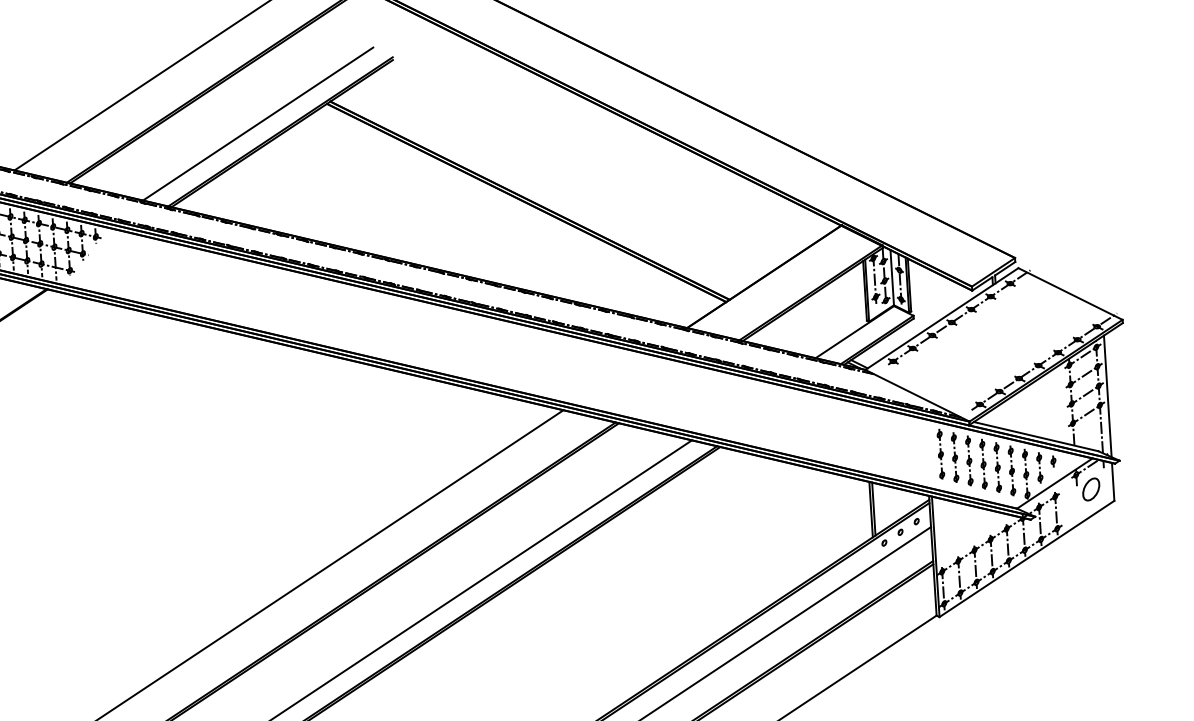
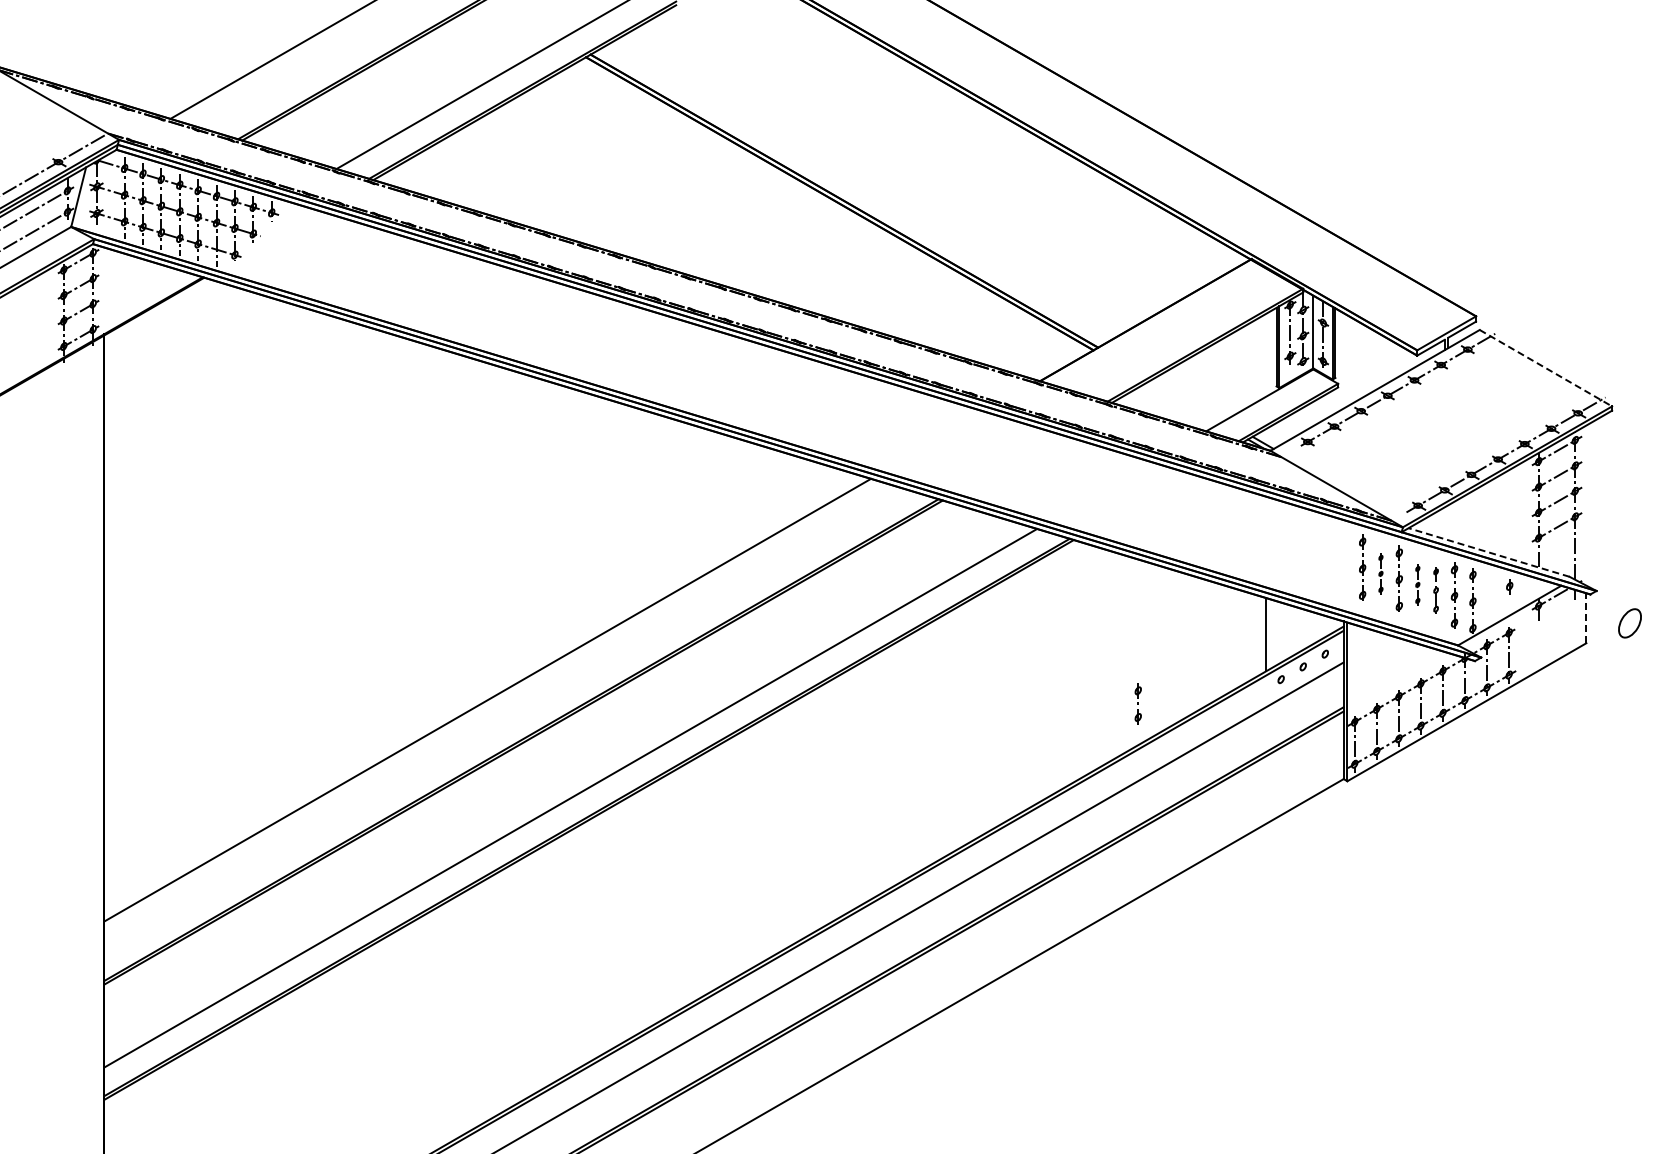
line: (1070, 294) -> (1546, 368), solid -> dashed
line: (1107, 396) -> (1586, 505), removed
line: (1035, 436) -> (1488, 552), solid -> dashed
part: (954, 457) -> (1380, 573), size x0.6
part: (983, 464) -> (1417, 584), size x0.6
part: (997, 467) -> (1435, 589), size x0.7
part: (1039, 467) -> (1137, 703), moved
line: (1113, 482) -> (1586, 618), solid -> dashed
part: (1090, 489) -> (1629, 623), moved
line: (874, 509) -> (1270, 634), removed

